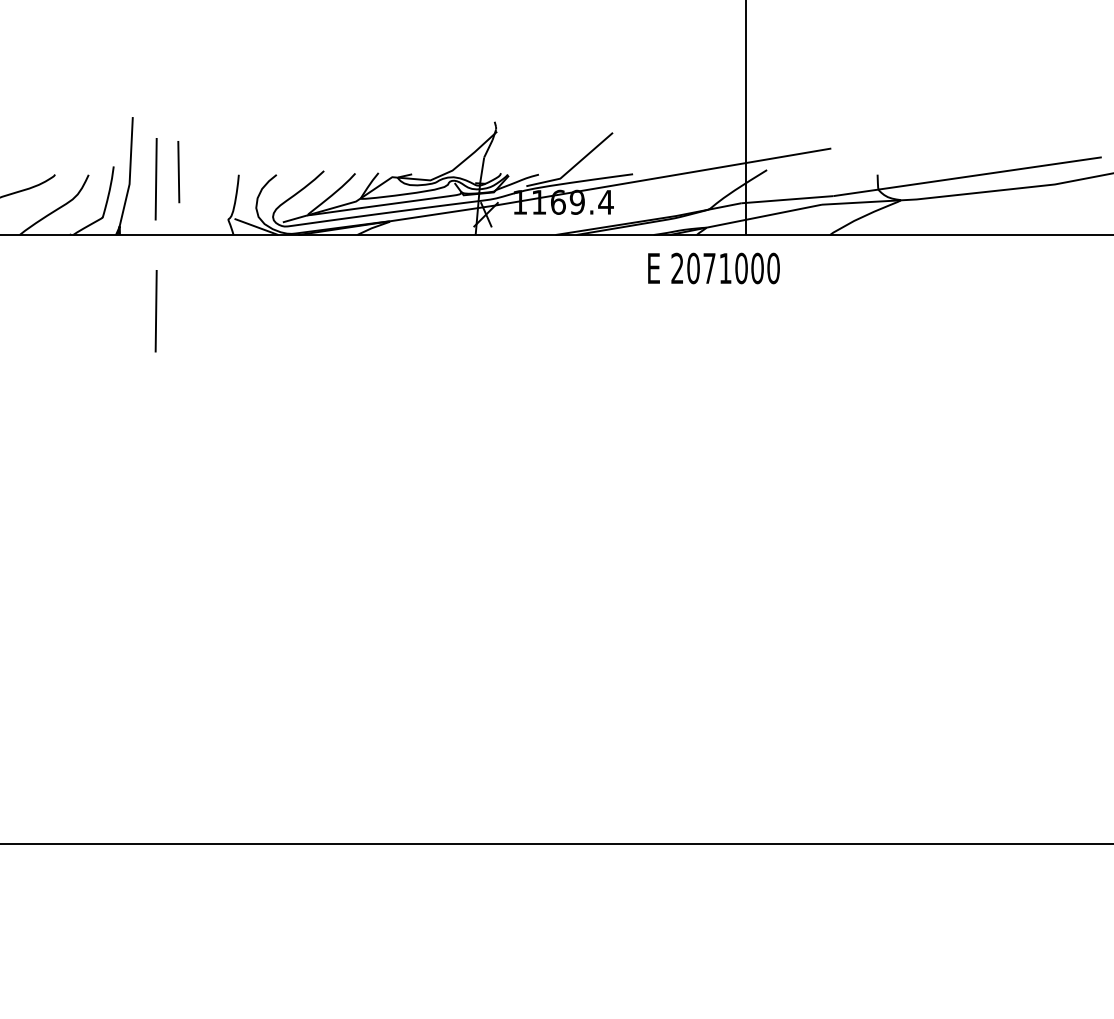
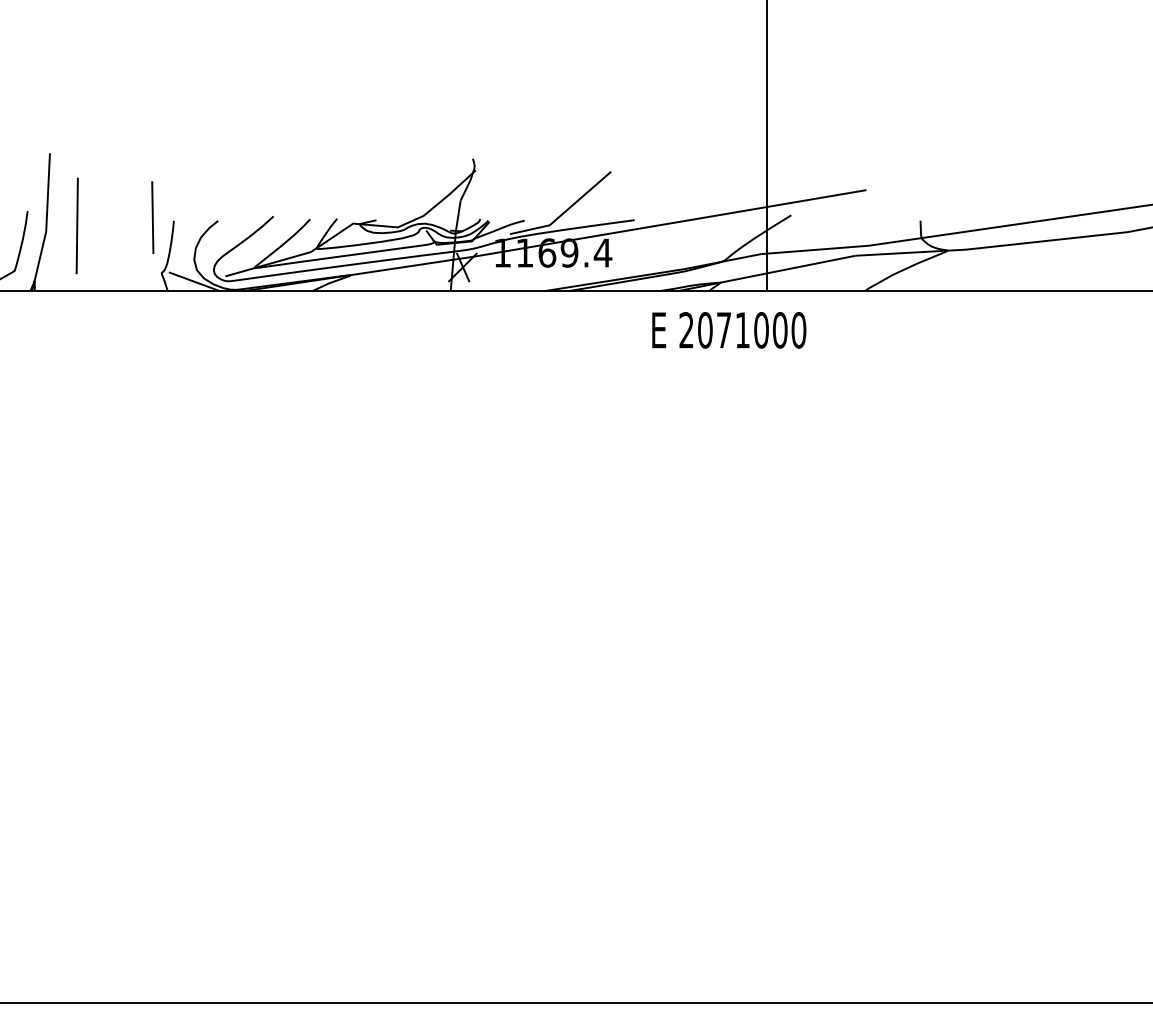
line: (178, 172) -> (152, 218), moved
line: (155, 311) -> (76, 380), removed

